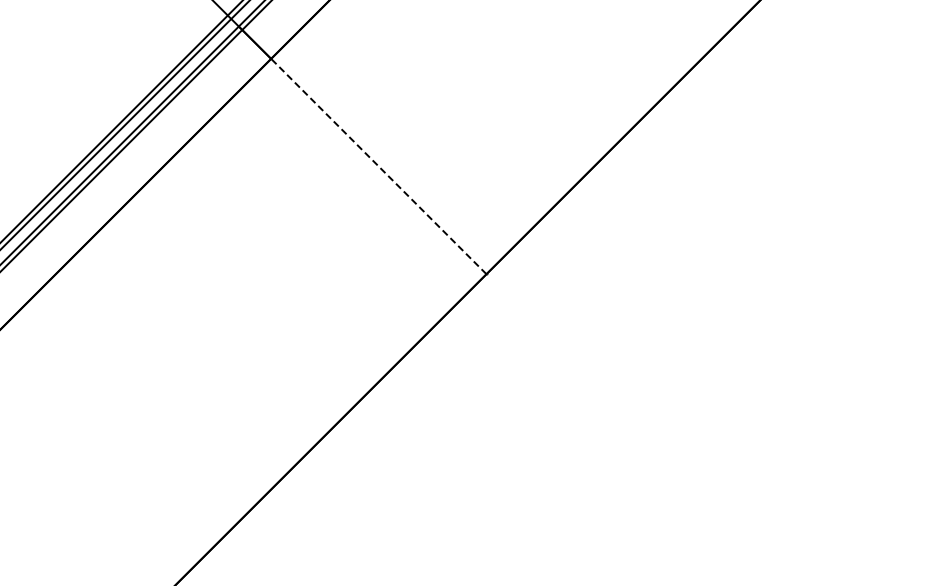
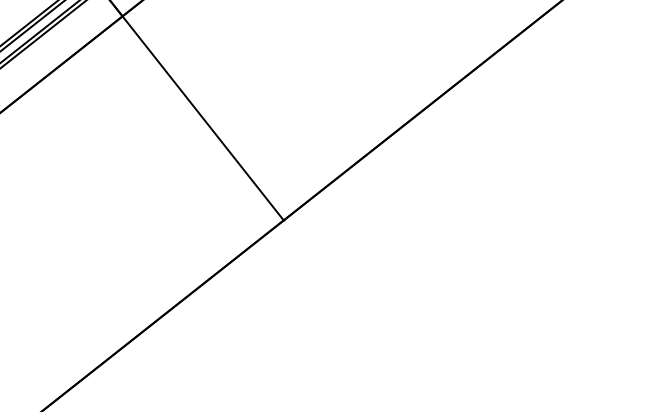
line: (378, 166) -> (202, 118), dashed -> solid

